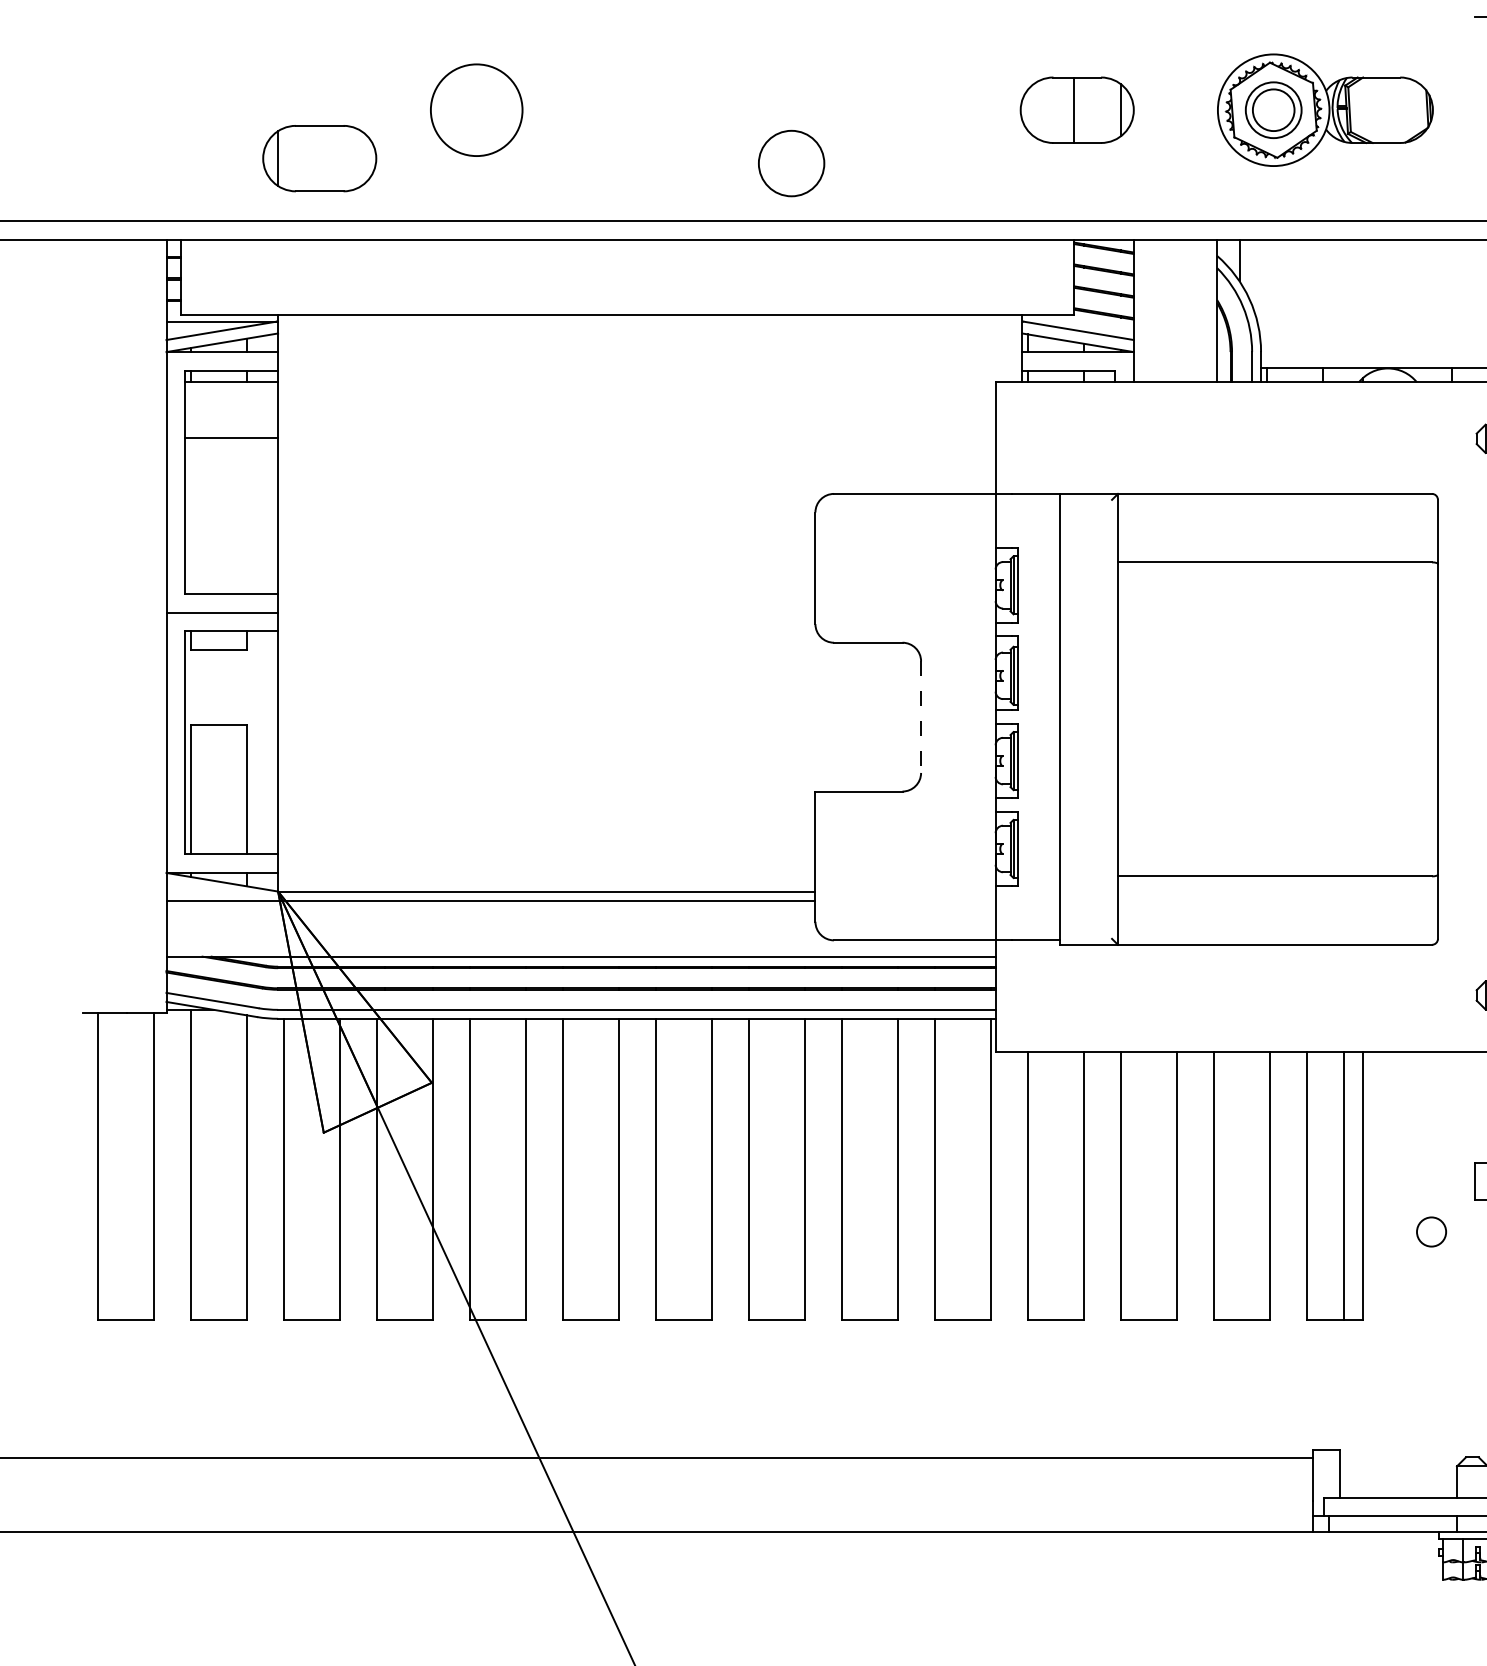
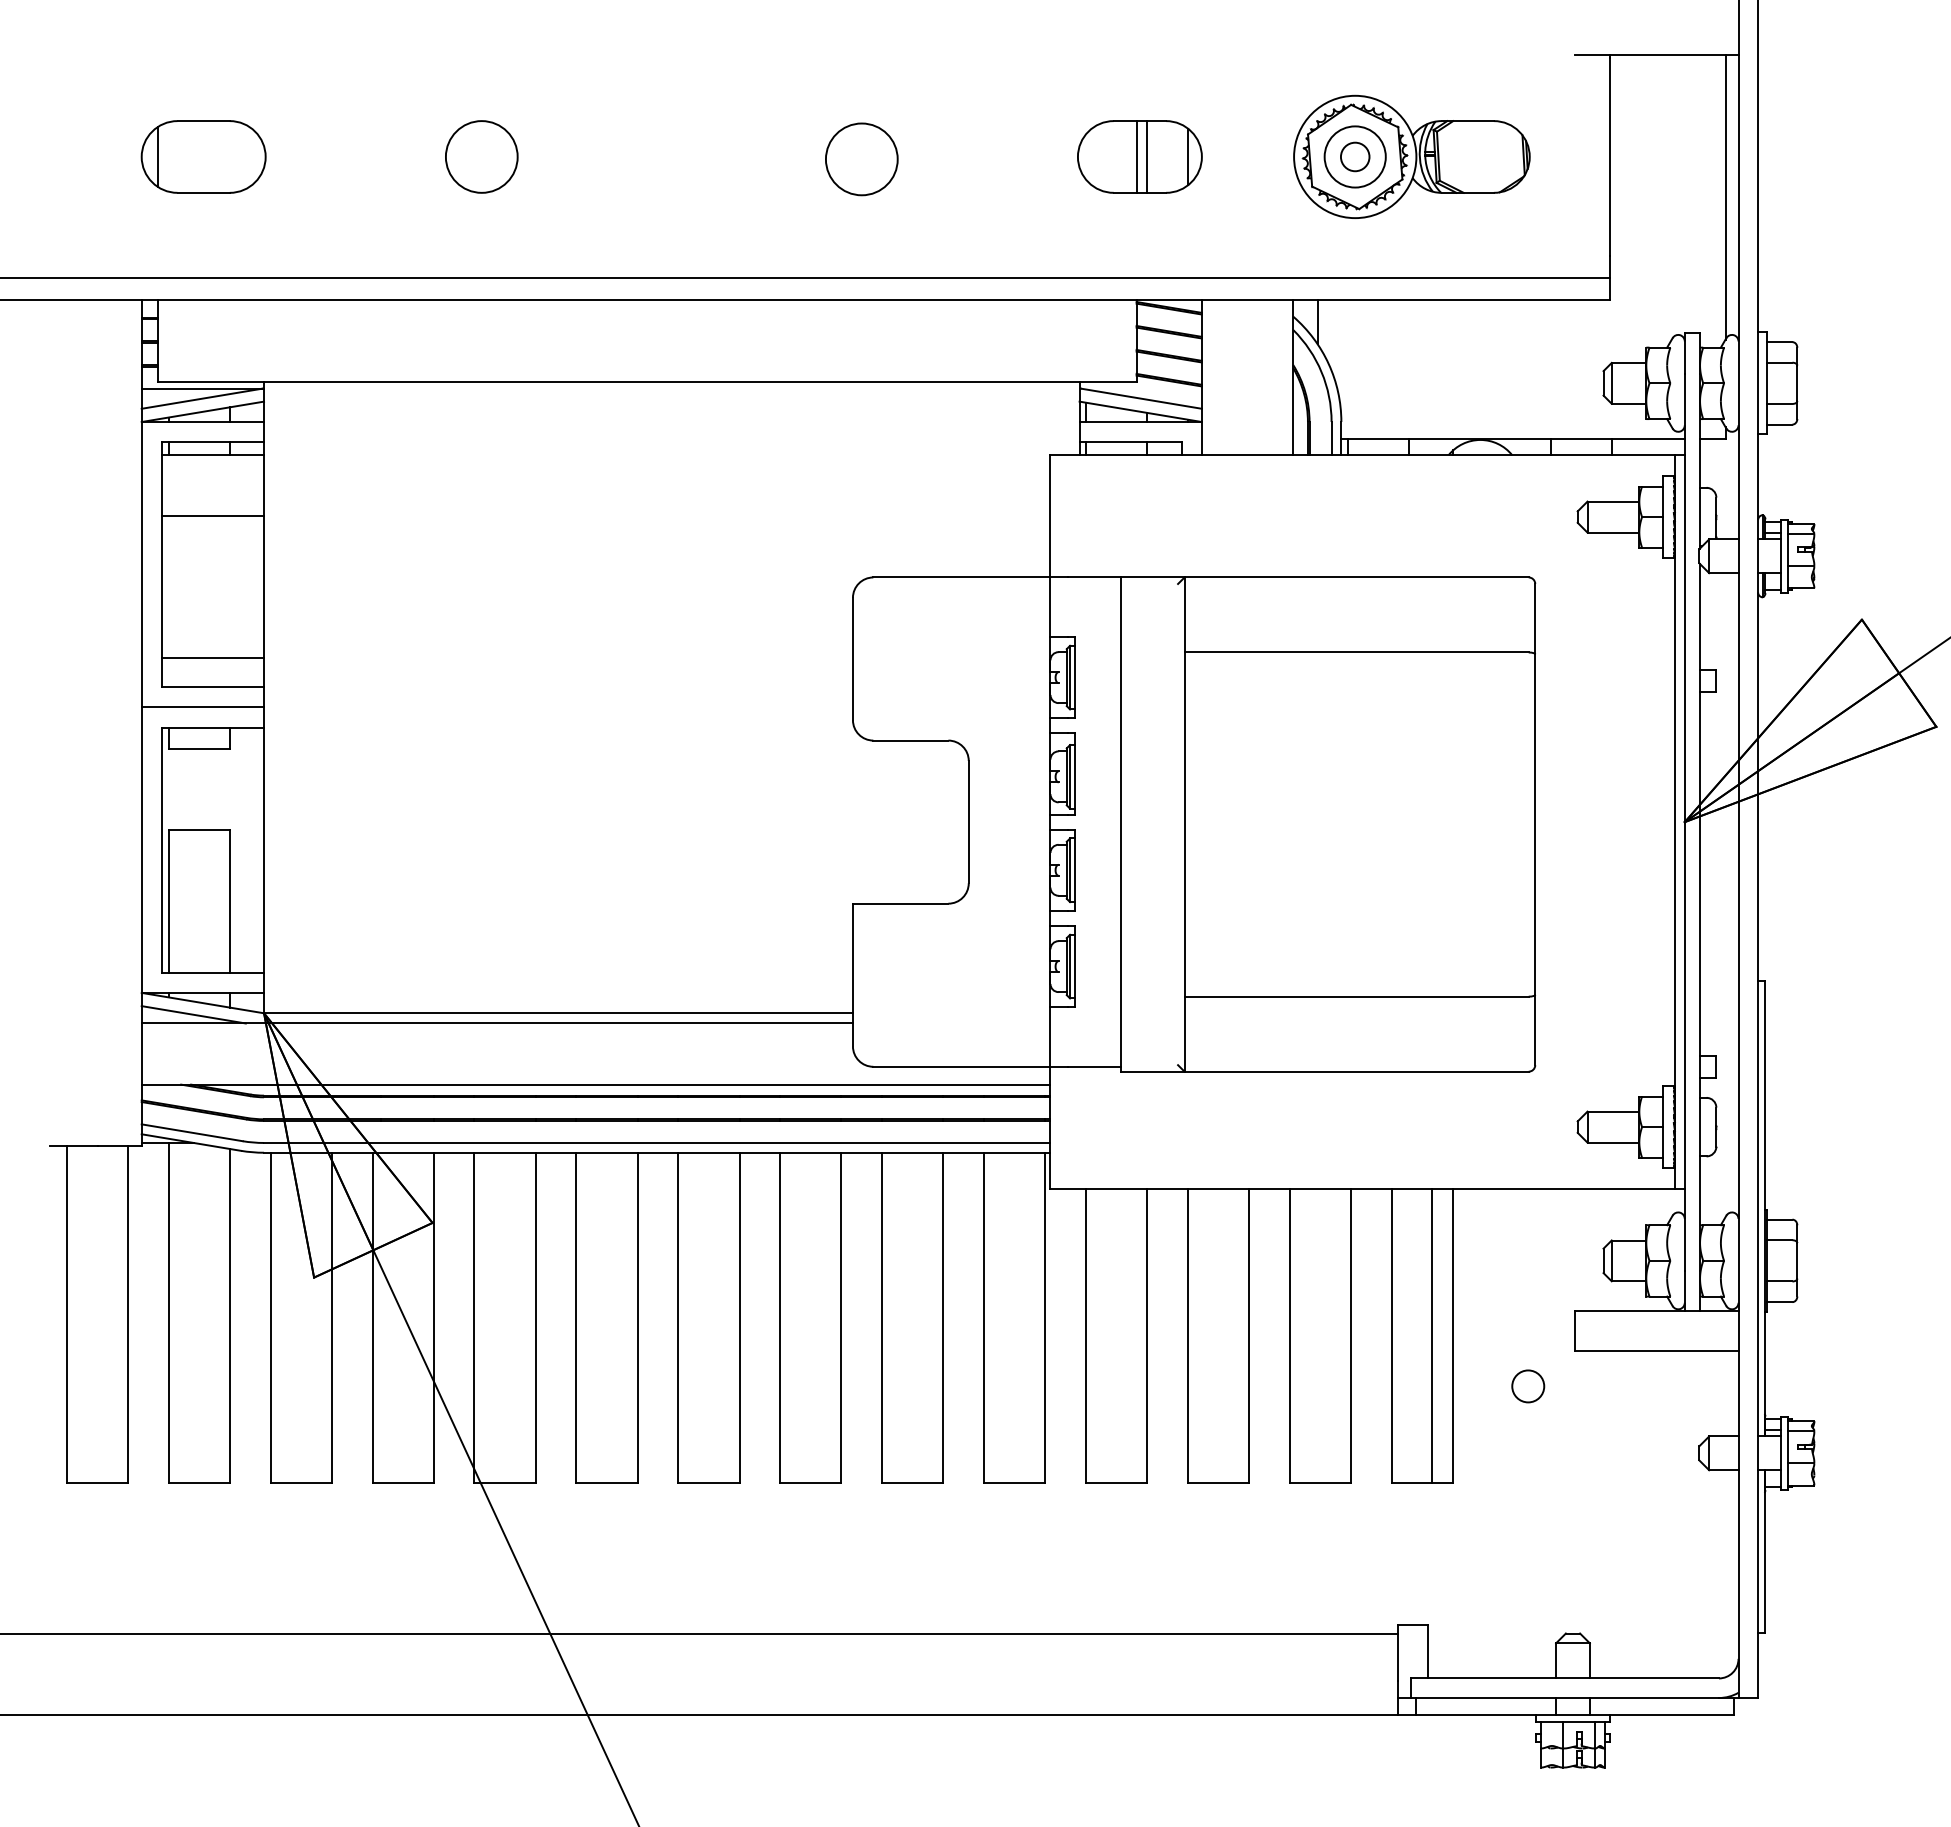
circle: (476, 109) -> (481, 156), size x0.71
line: (1084, 109) -> (1147, 156), added
circle: (1273, 109) -> (1354, 156), size x0.62
part: (319, 158) -> (203, 156), moved
circle: (791, 163) -> (861, 159), moved
line: (231, 567) -> (213, 658), added
line: (920, 717) -> (968, 822), dashed -> solid
line: (213, 892) -> (193, 1014), added

